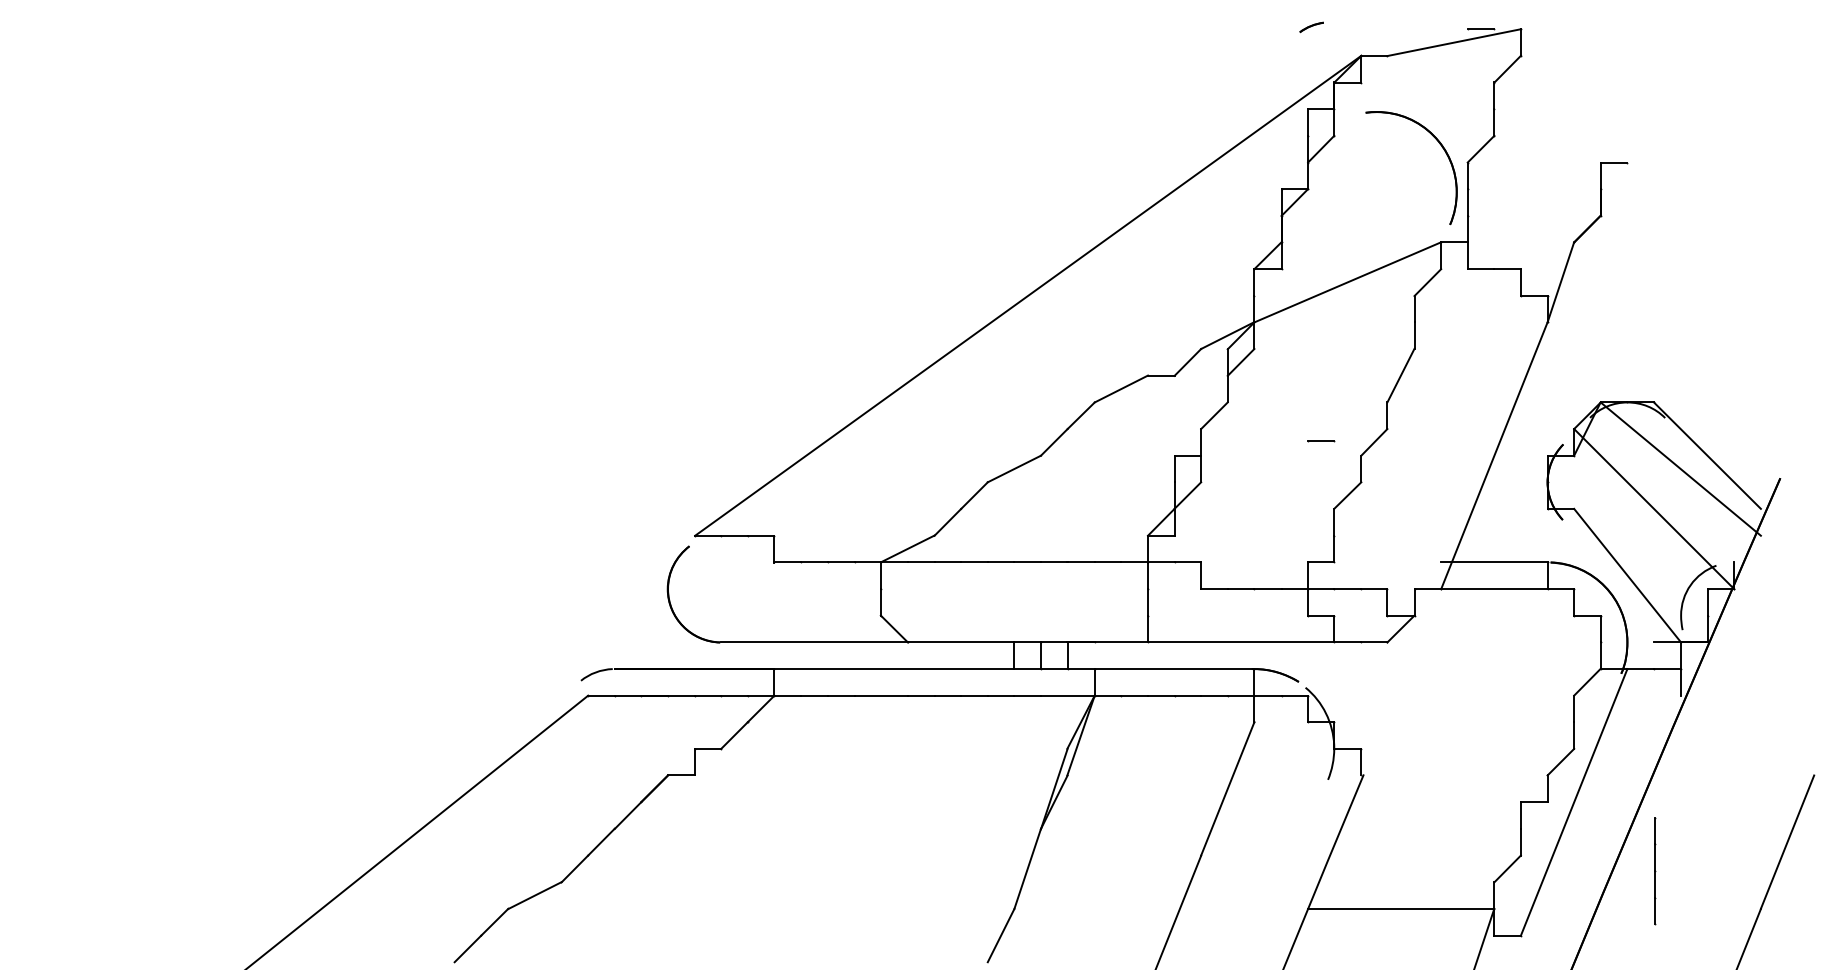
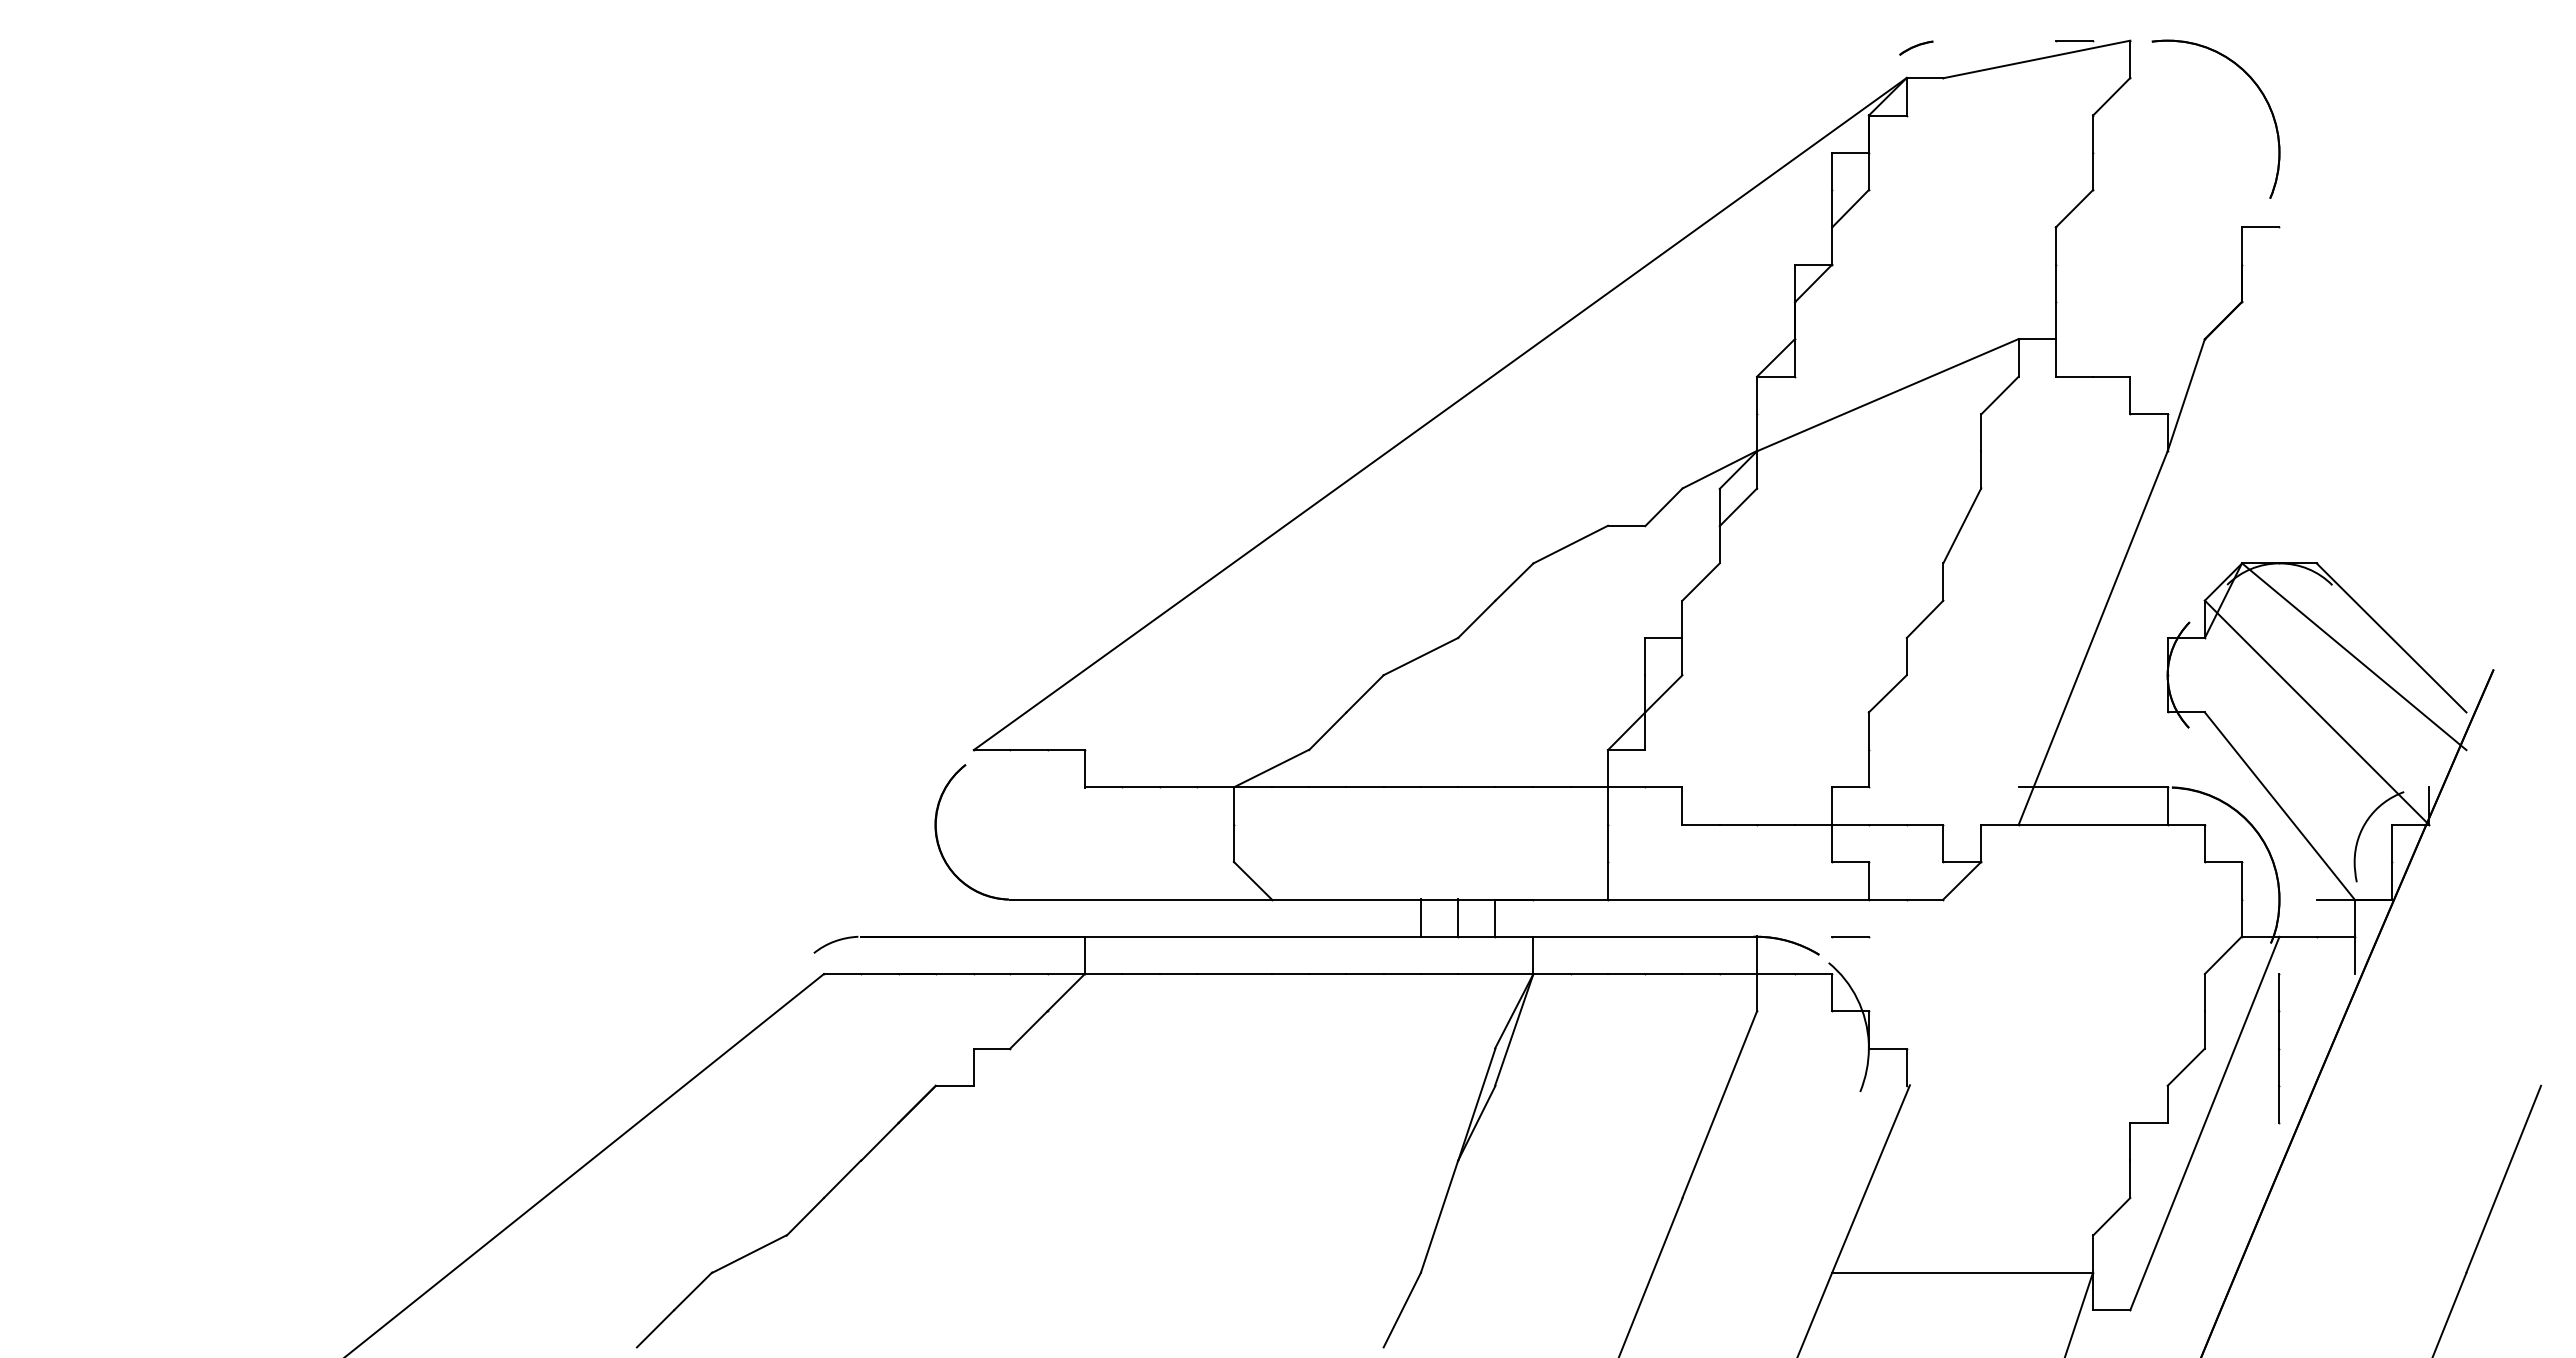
part: (1311, 26) -> (1916, 47), moved
part: (1439, 144) -> (2255, 85), moved
line: (1321, 441) -> (1850, 937), moved
line: (1655, 870) -> (2279, 1048), moved

